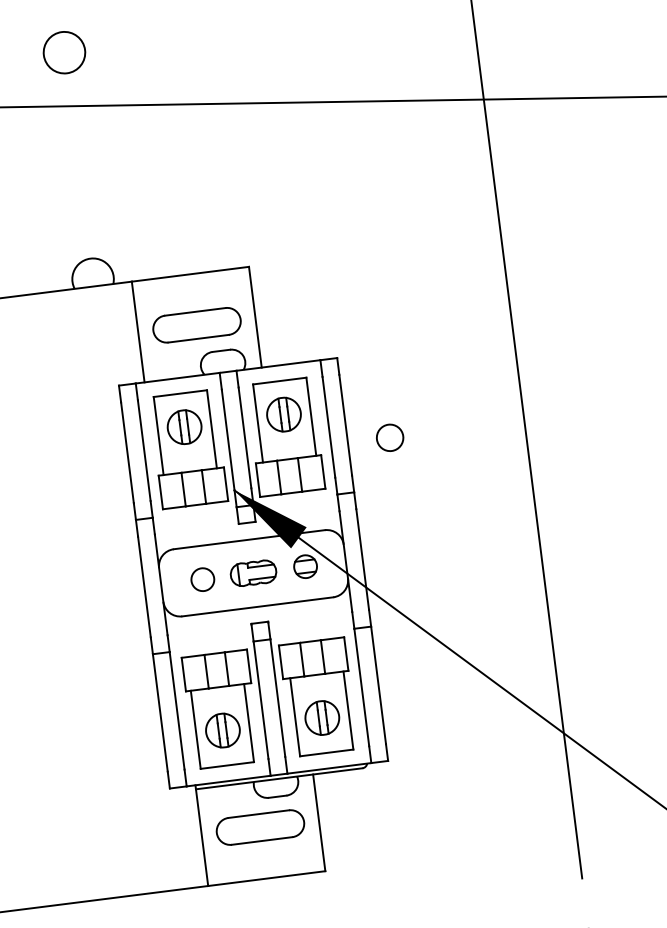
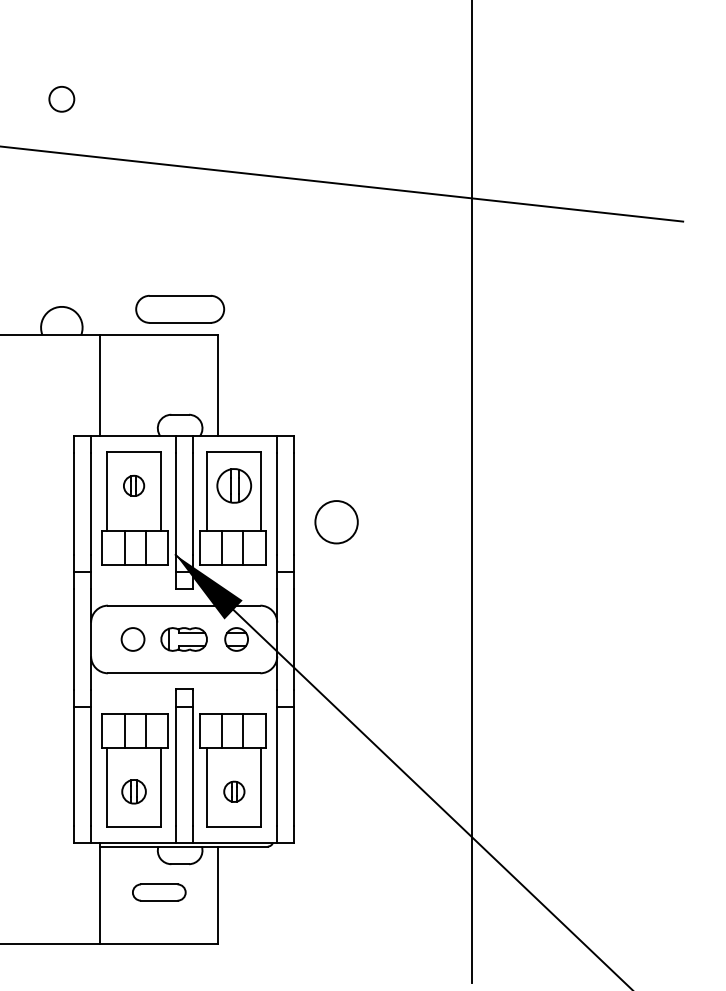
circle: (64, 52) -> (61, 99), size x0.6
part: (197, 324) -> (180, 308), moved
part: (183, 426) -> (133, 485), size x0.6
circle: (389, 437) -> (336, 521), size x1.6
part: (322, 717) -> (234, 791), size x0.6
part: (222, 730) -> (133, 791), size x0.7
part: (260, 827) -> (159, 892), size x0.6

